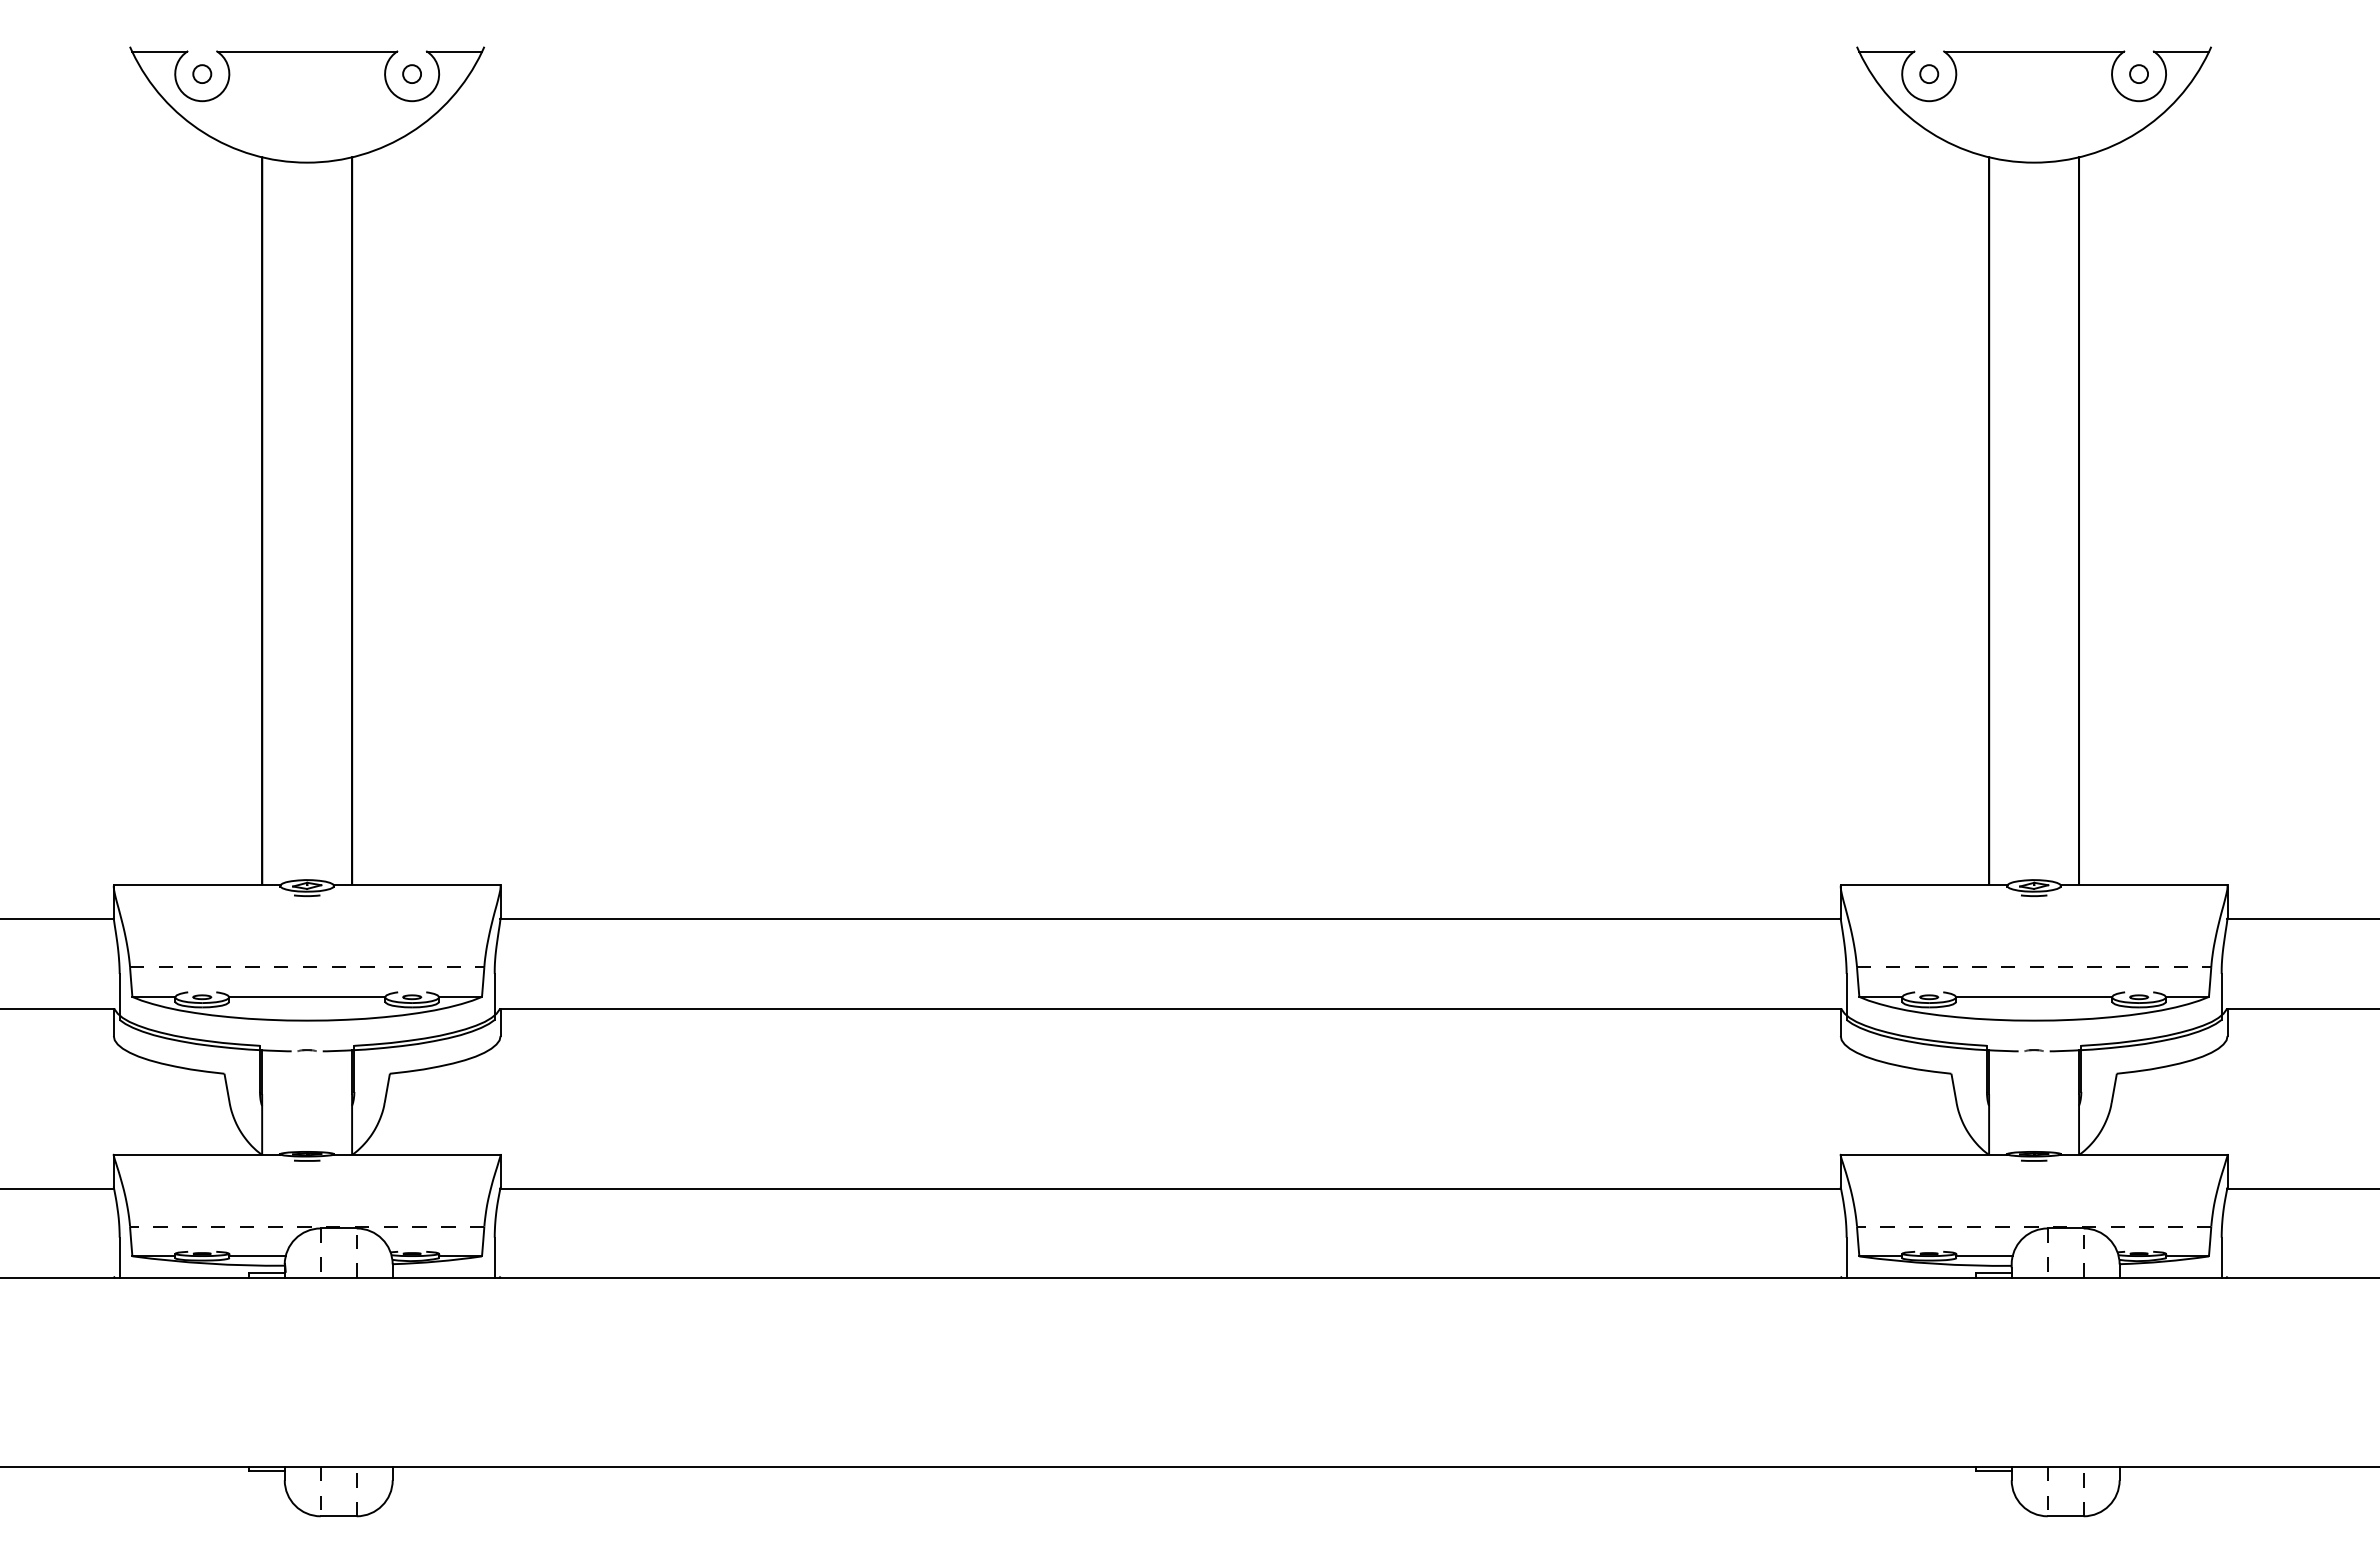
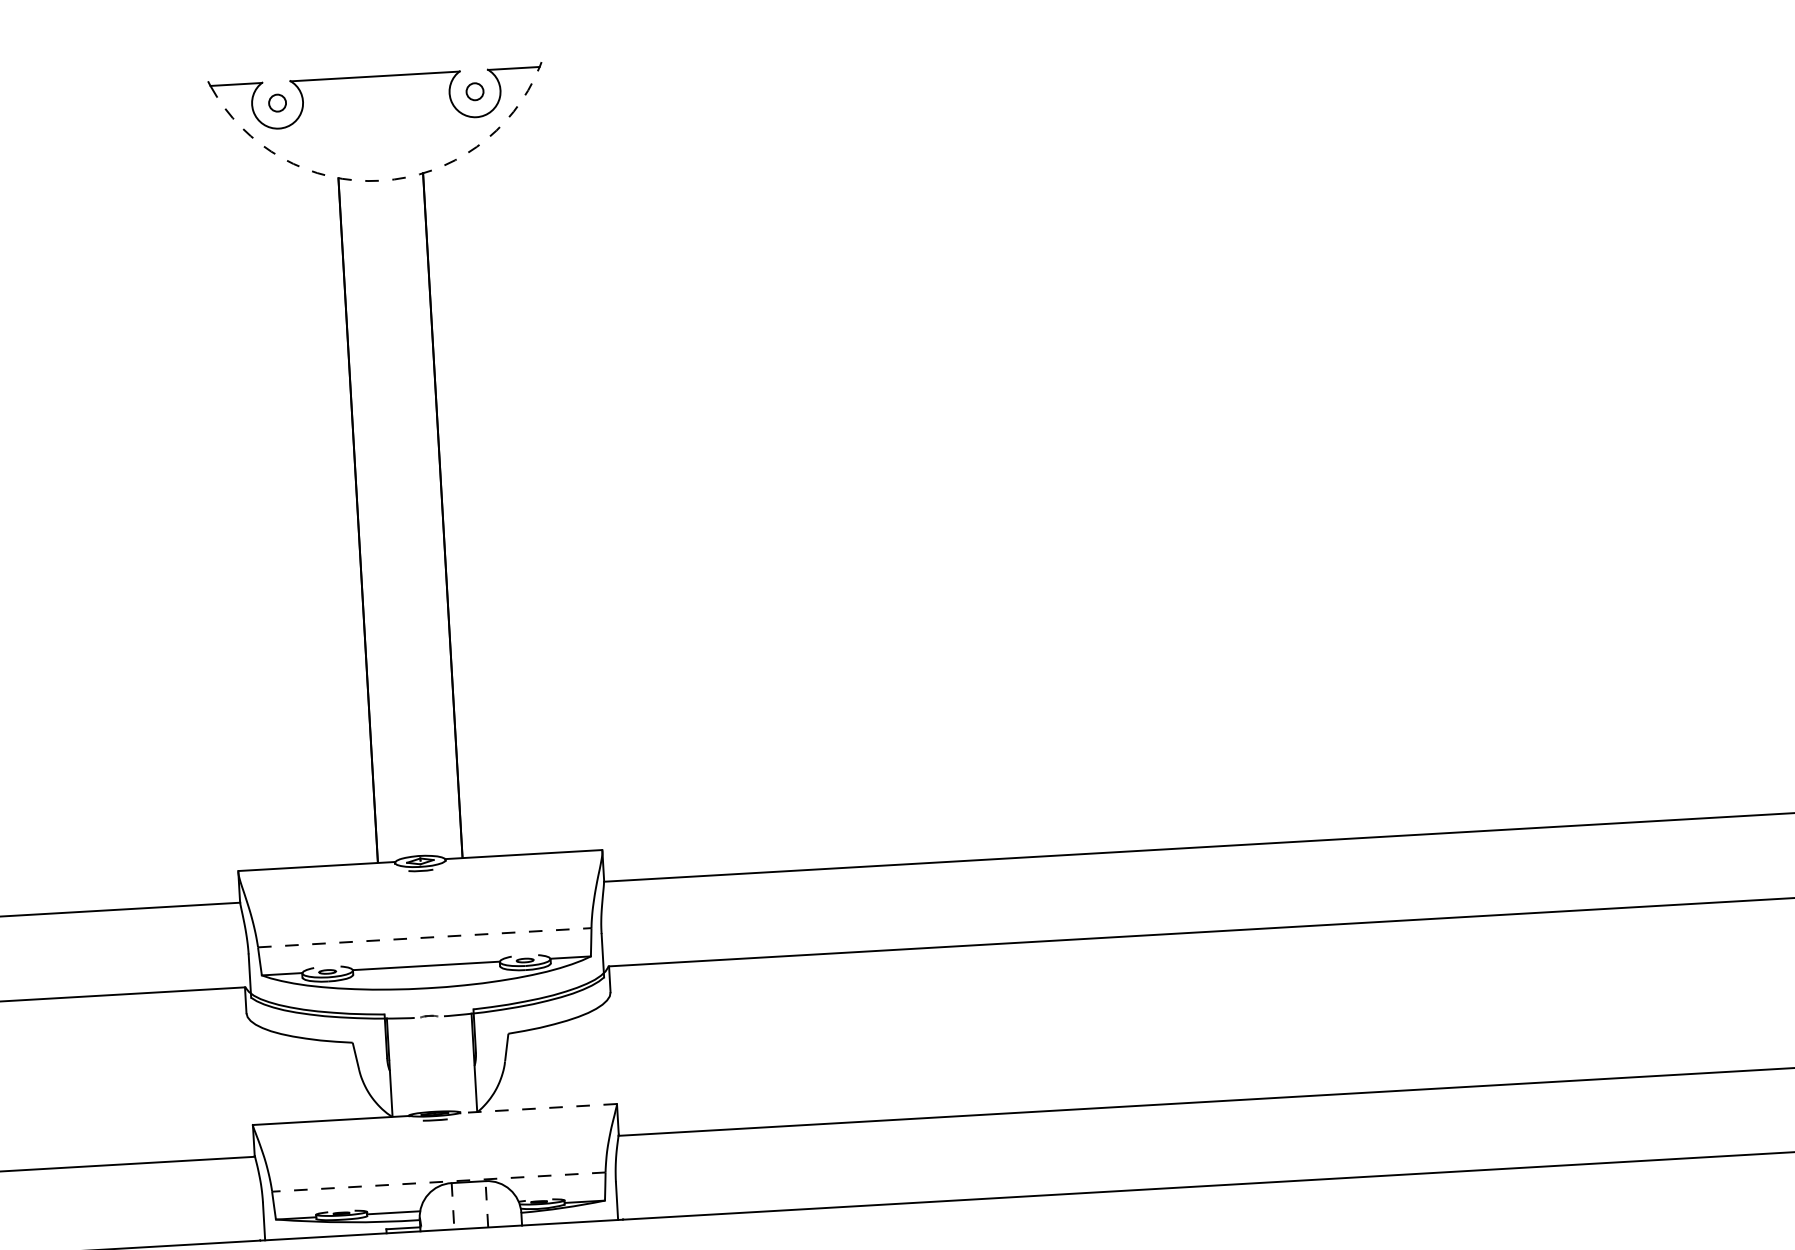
arc: (307, 162) -> (381, 180), solid -> dashed
line: (416, 1154) -> (537, 1108), solid -> dashed

